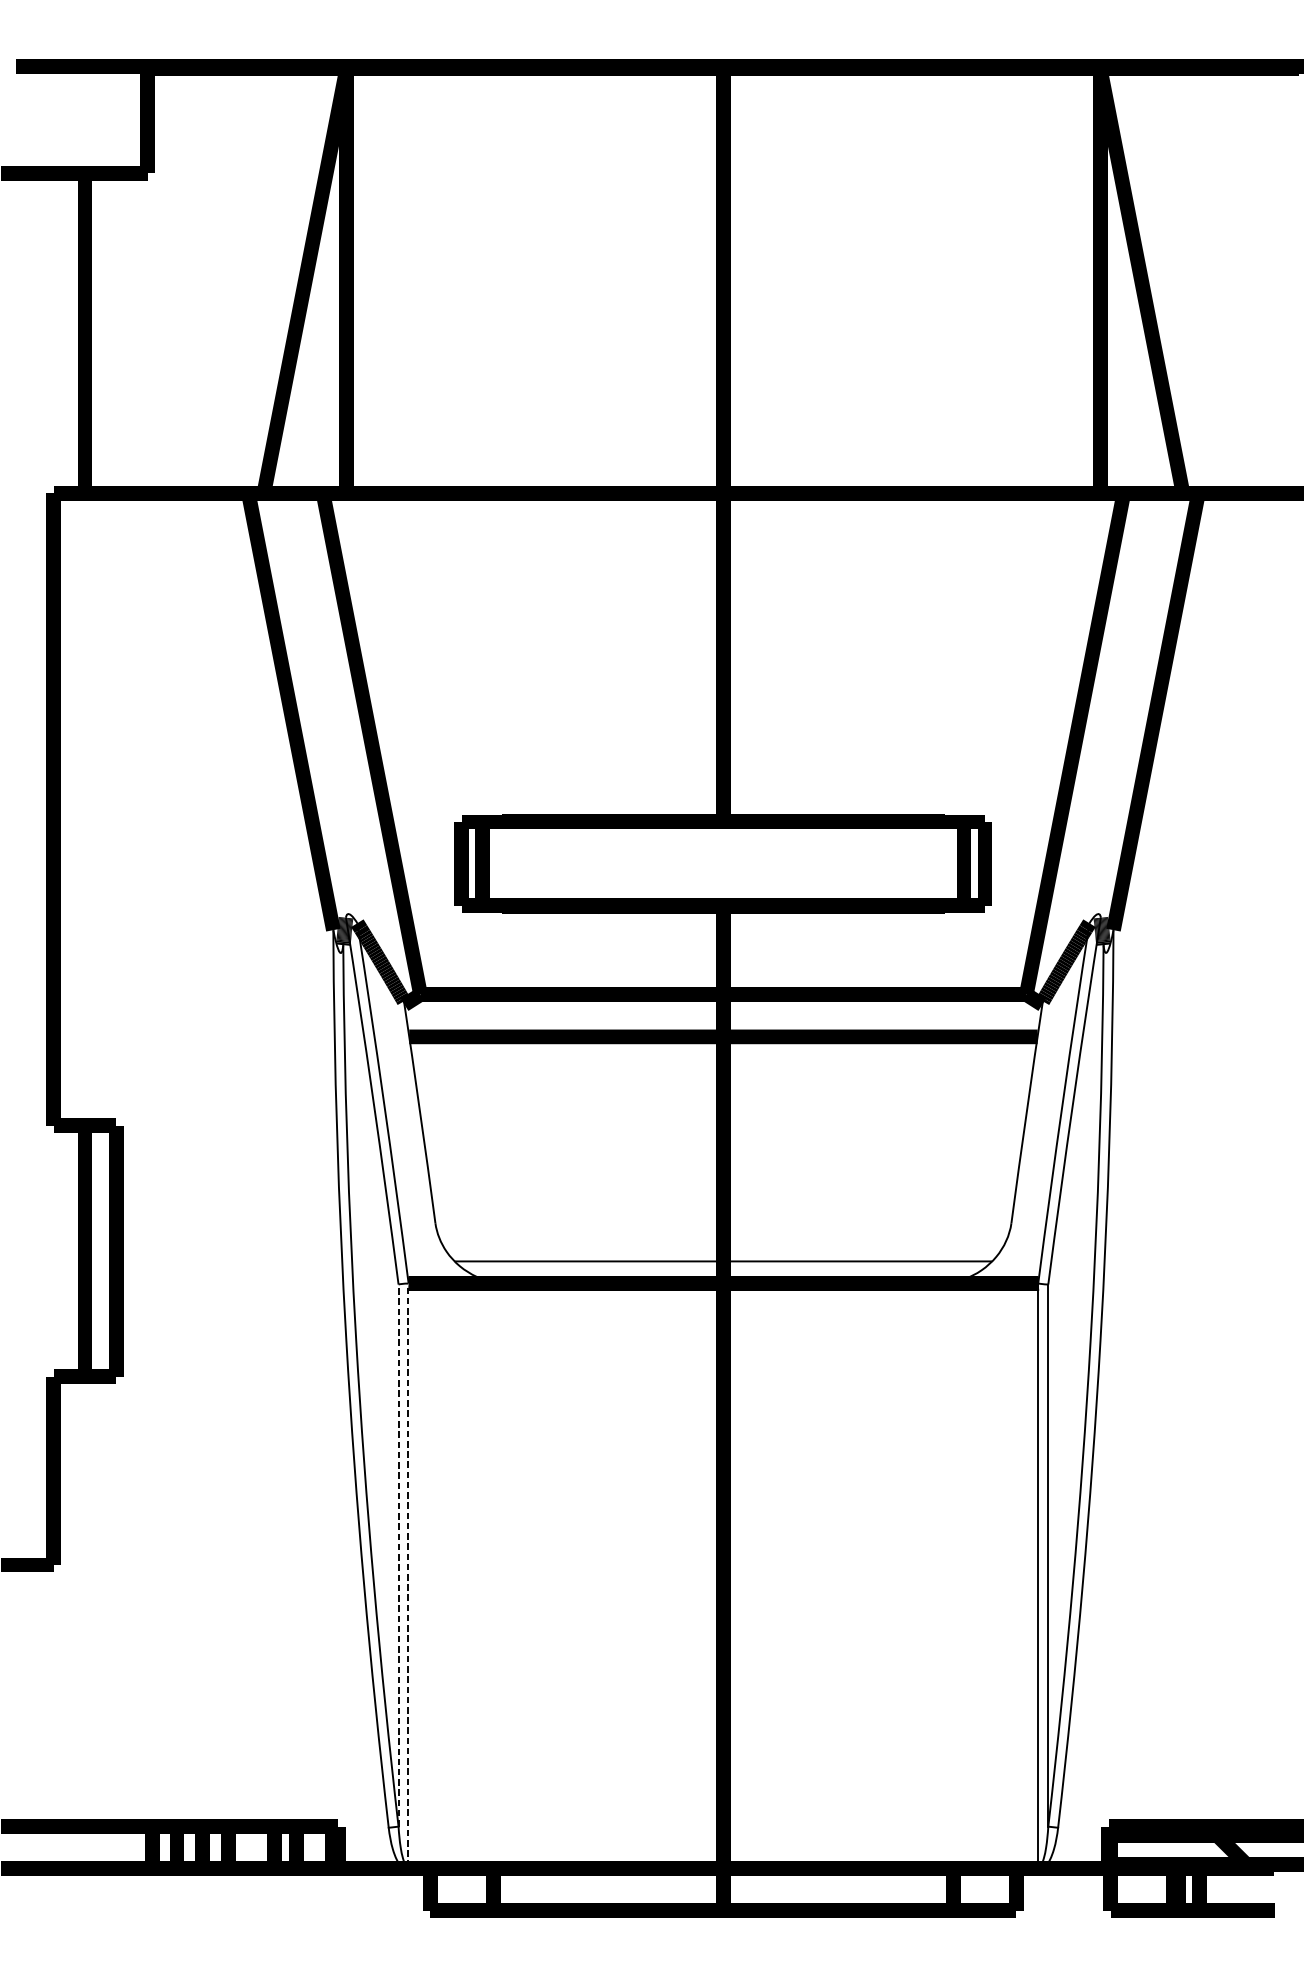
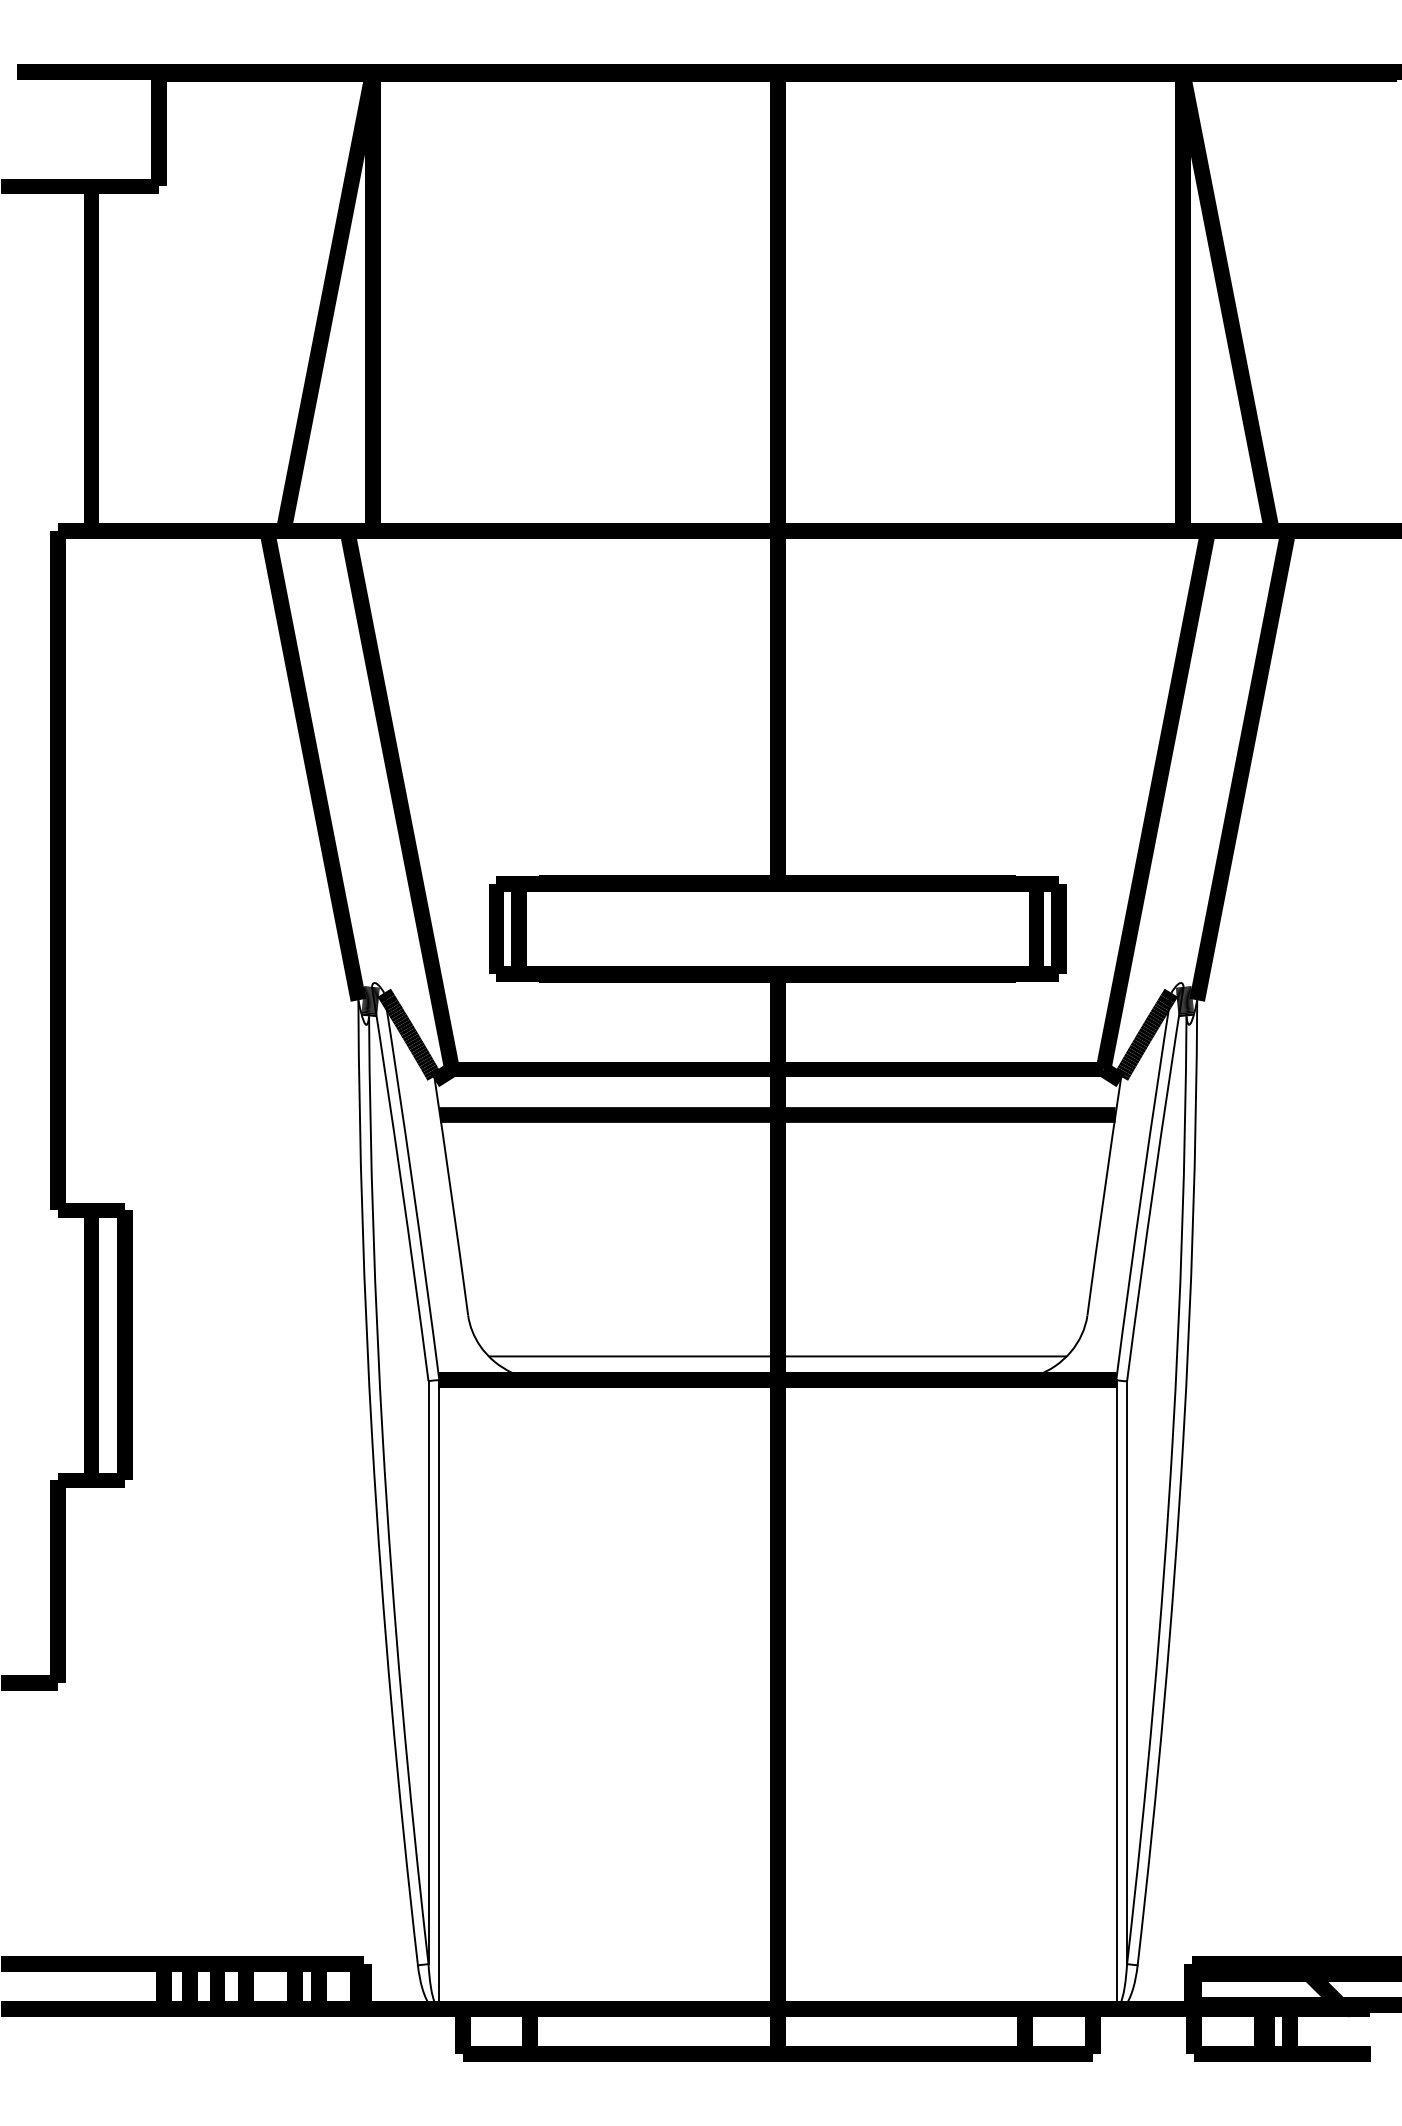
line: (398, 1555) -> (428, 1672), dashed -> solid
line: (408, 1574) -> (439, 1693), dashed -> solid

